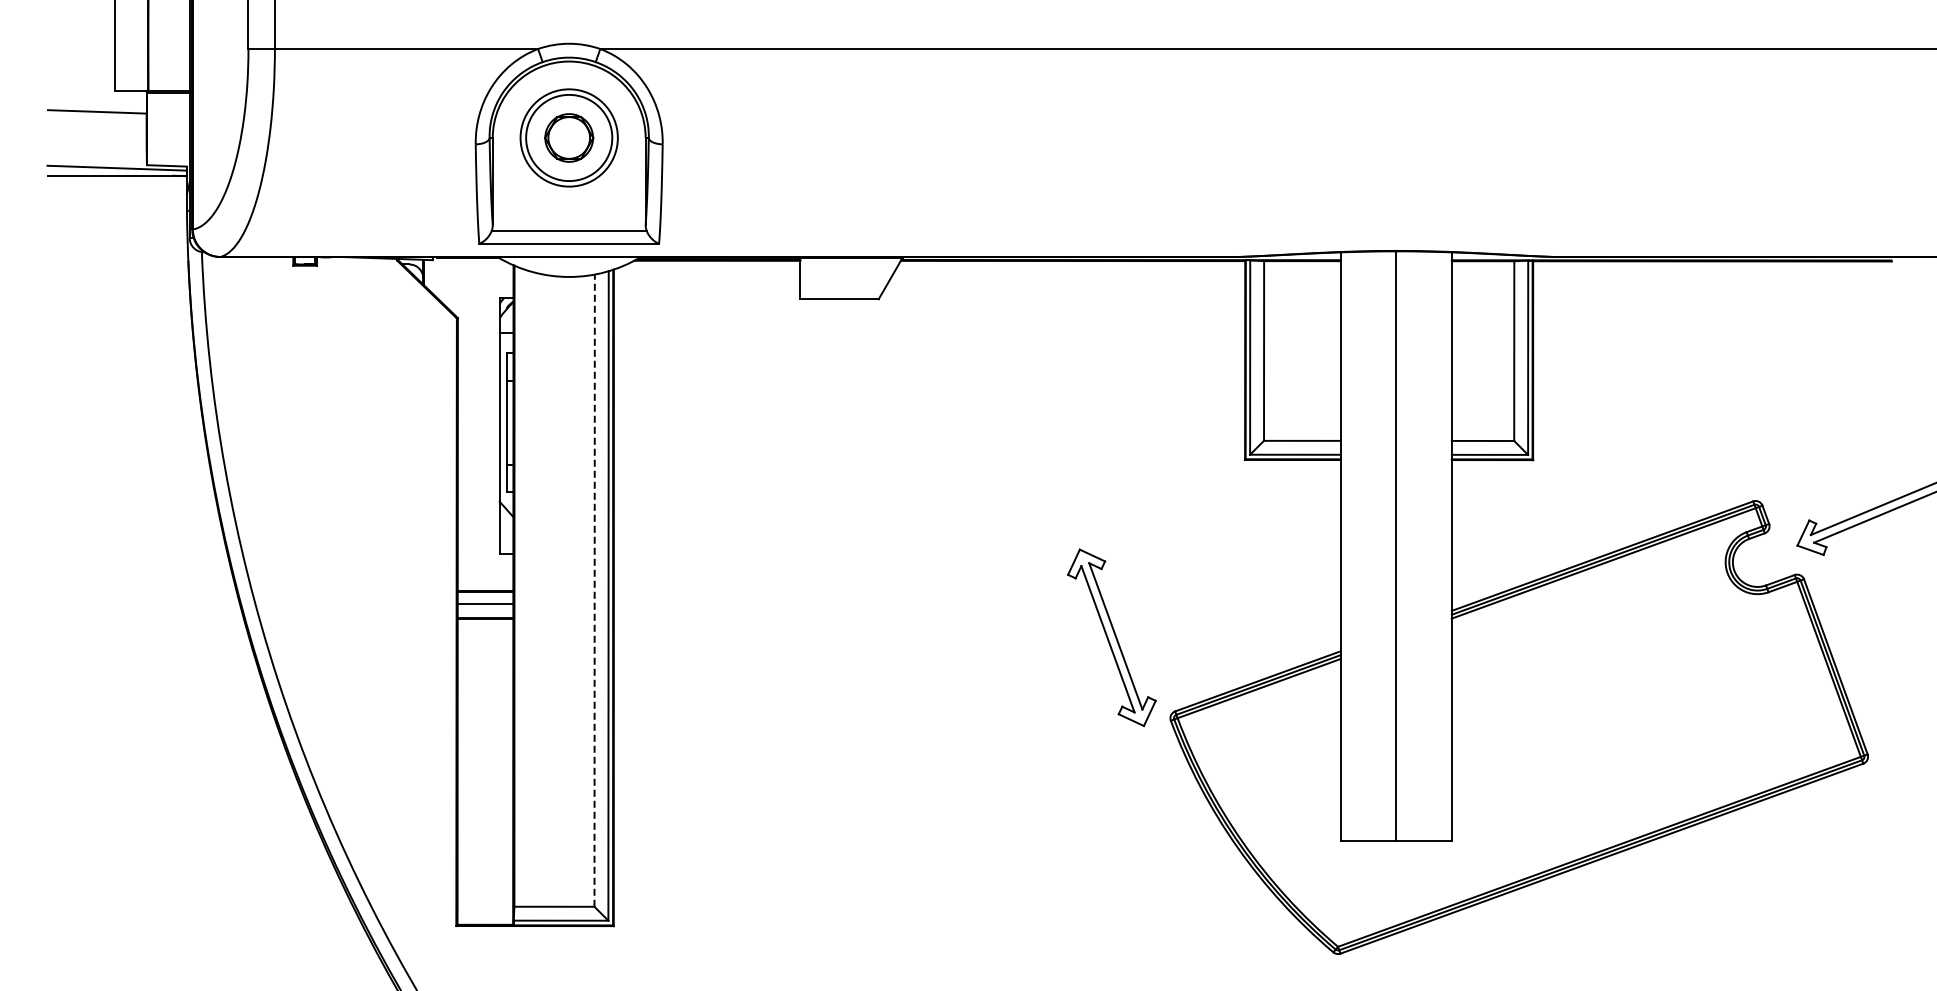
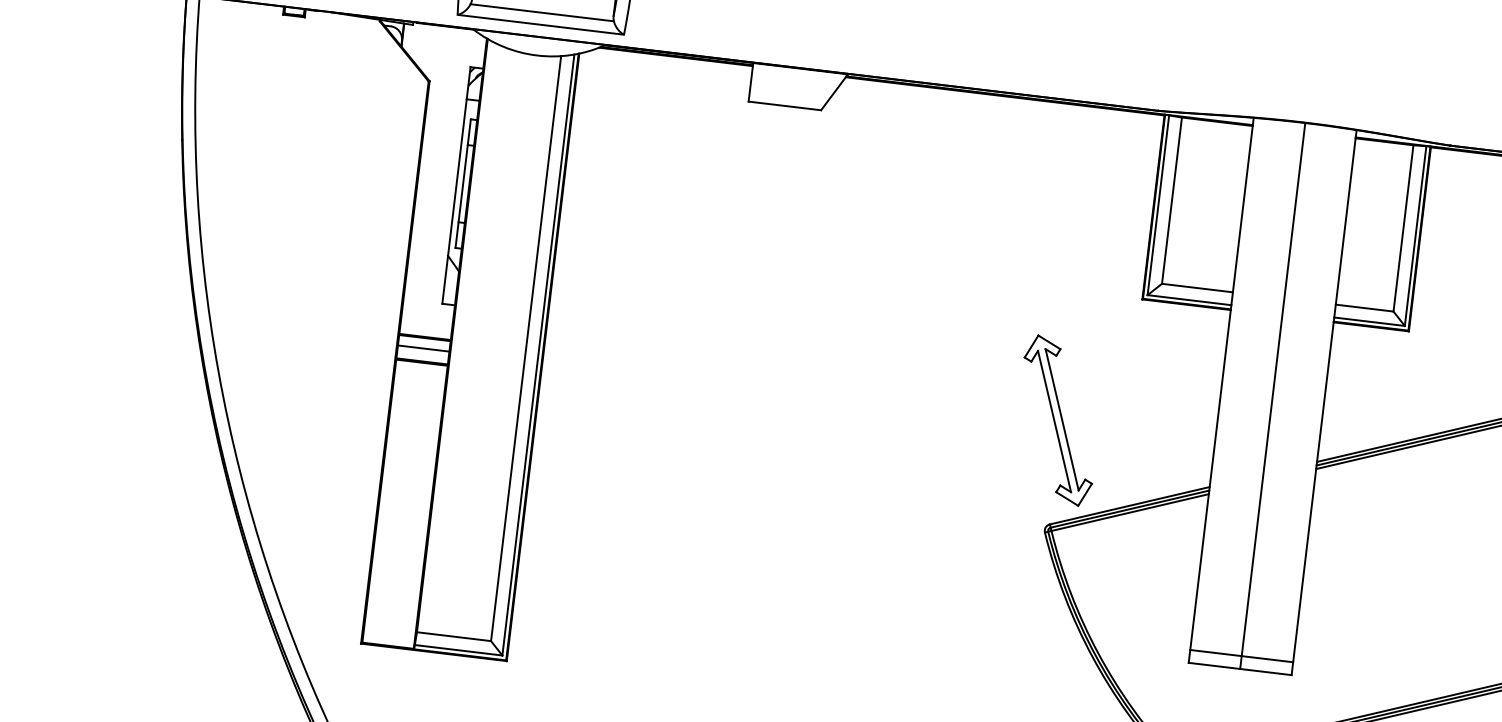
line: (594, 590) -> (525, 348), dashed -> solid
part: (1111, 637) -> (1057, 420), moved
line: (1395, 827) -> (1241, 656), added

